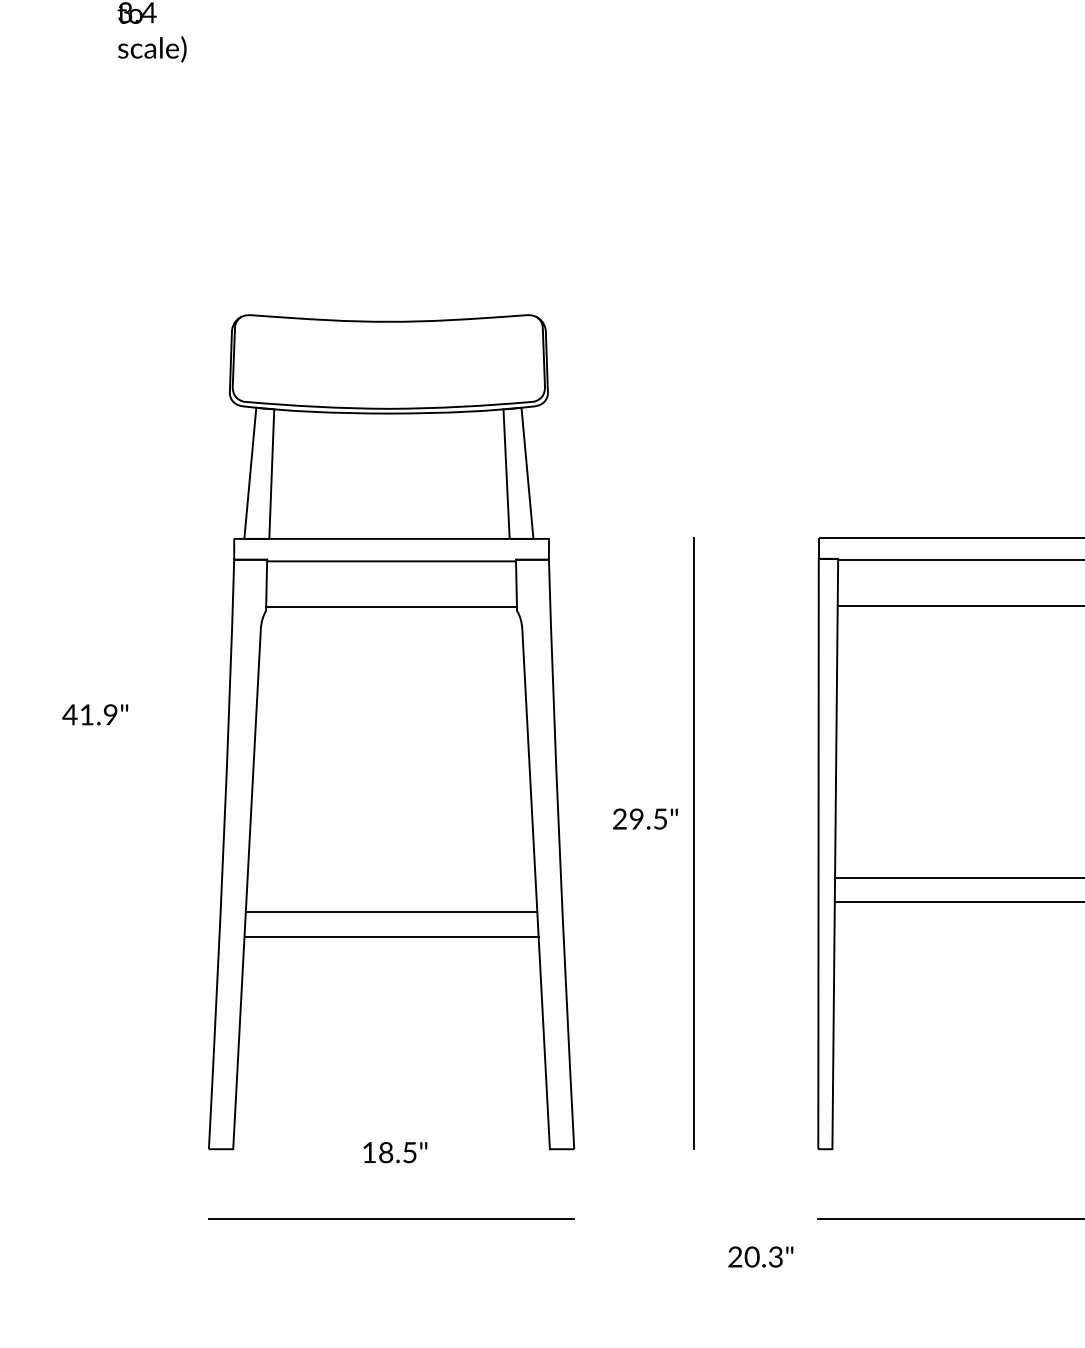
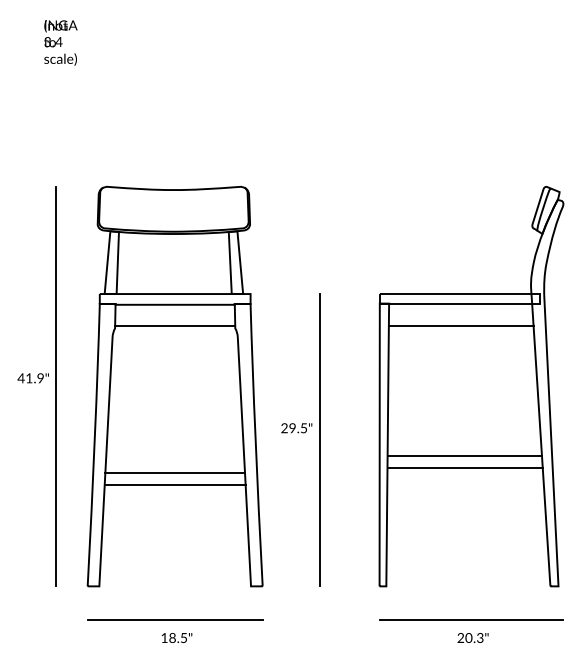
line: (143, 731) -> (56, 386), added
text: (394, 1151) -> (176, 637), moved
text: (759, 1255) -> (472, 637), moved

